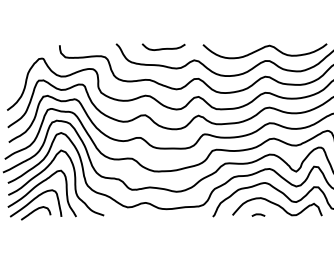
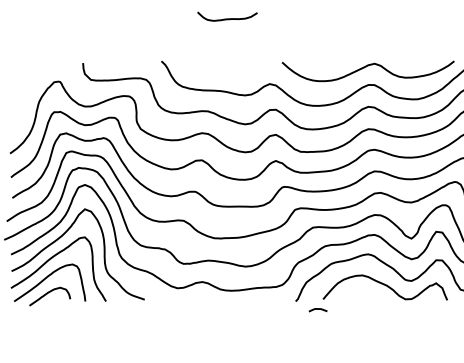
curve: (163, 48) -> (227, 18), moved
curve: (258, 214) -> (317, 309), moved

